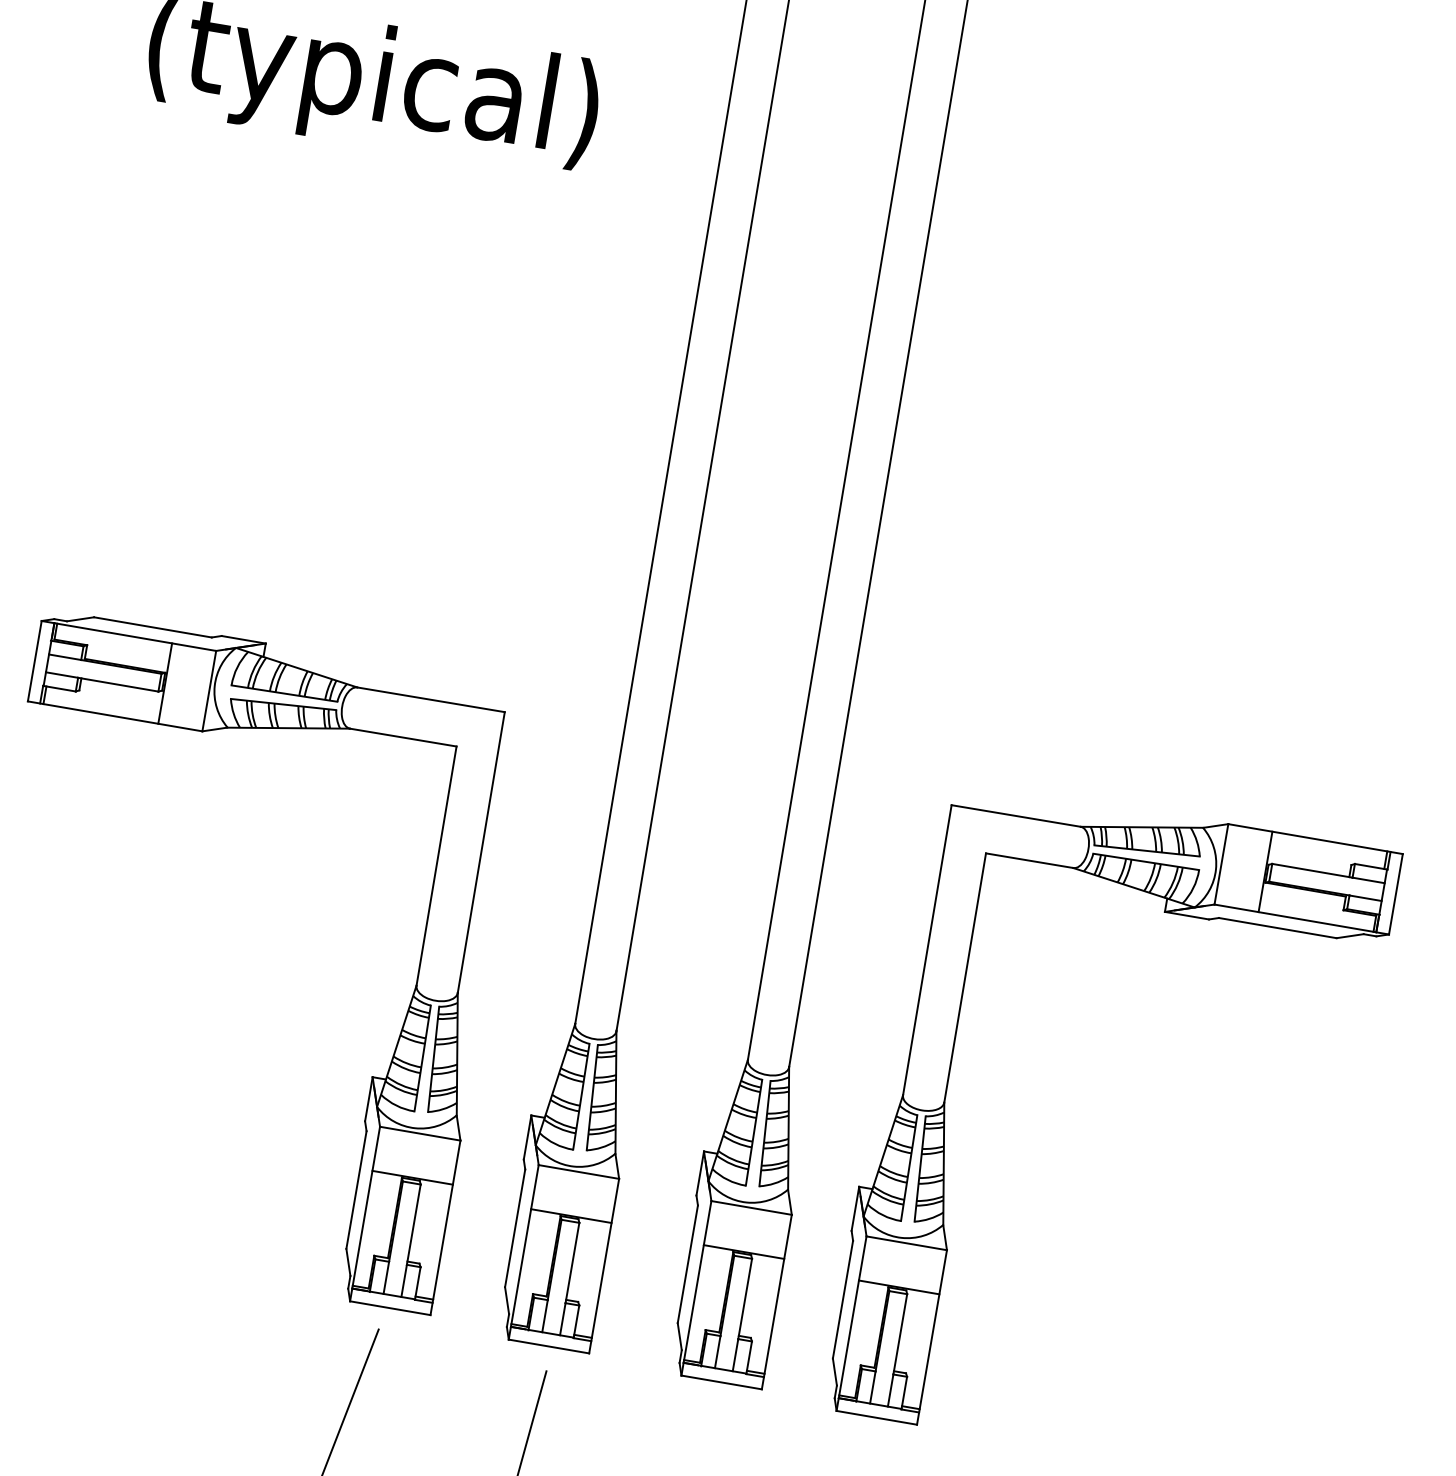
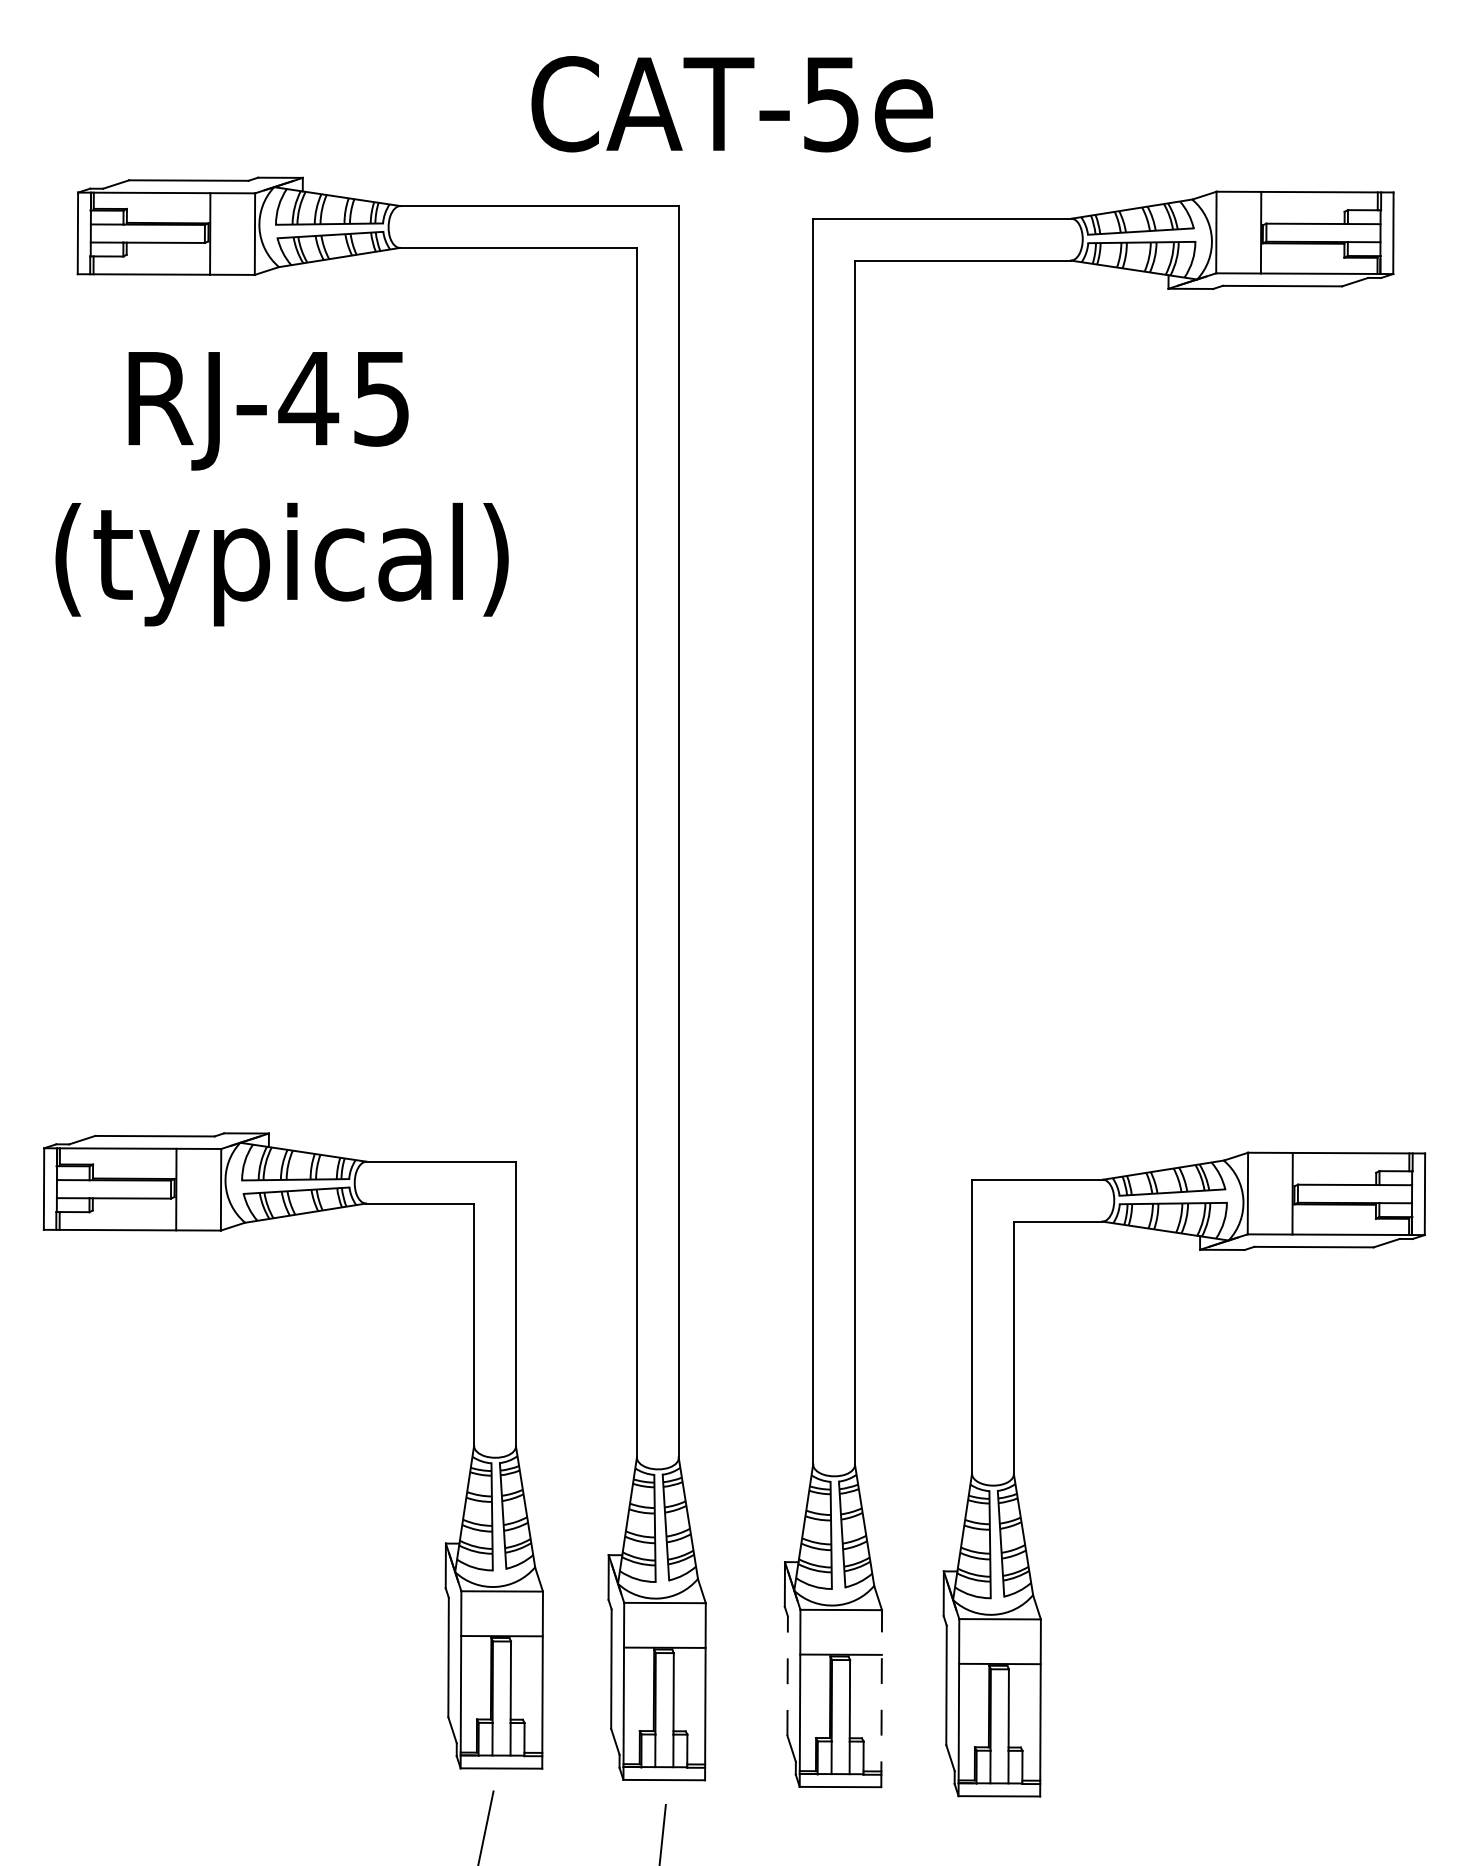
line: (687, 1264) -> (787, 1676), solid -> dashed
line: (776, 1301) -> (881, 1698), solid -> dashed

